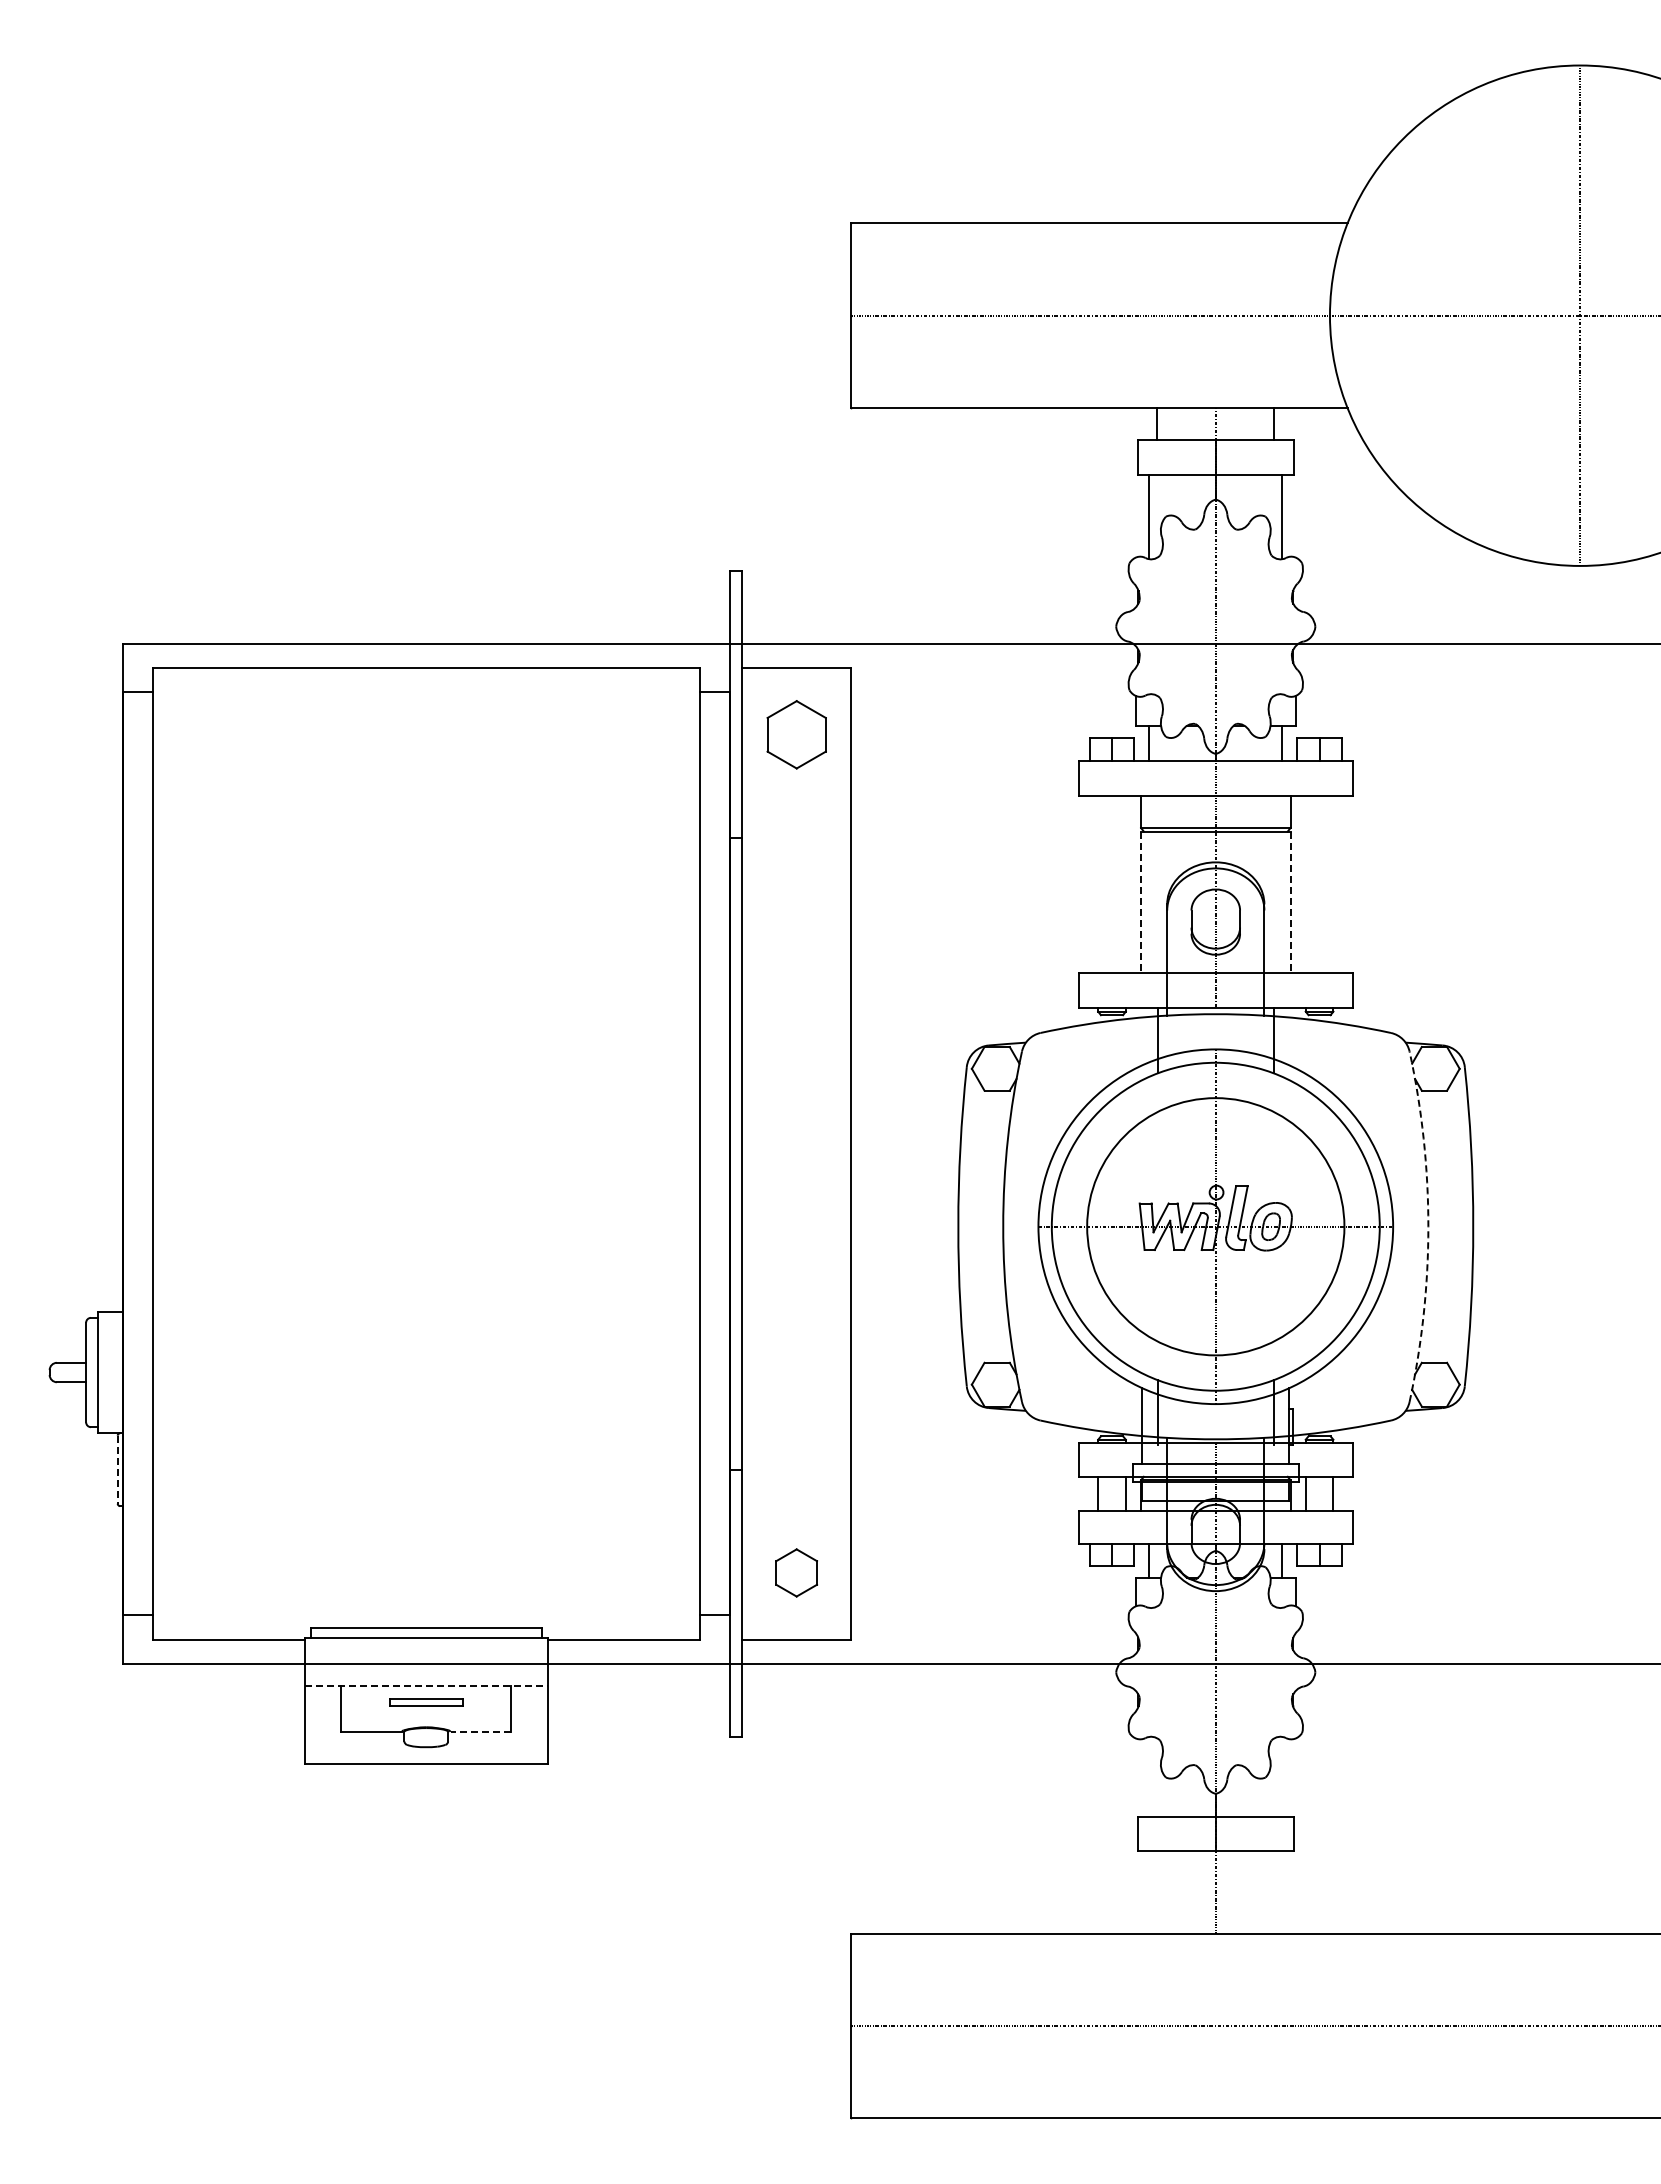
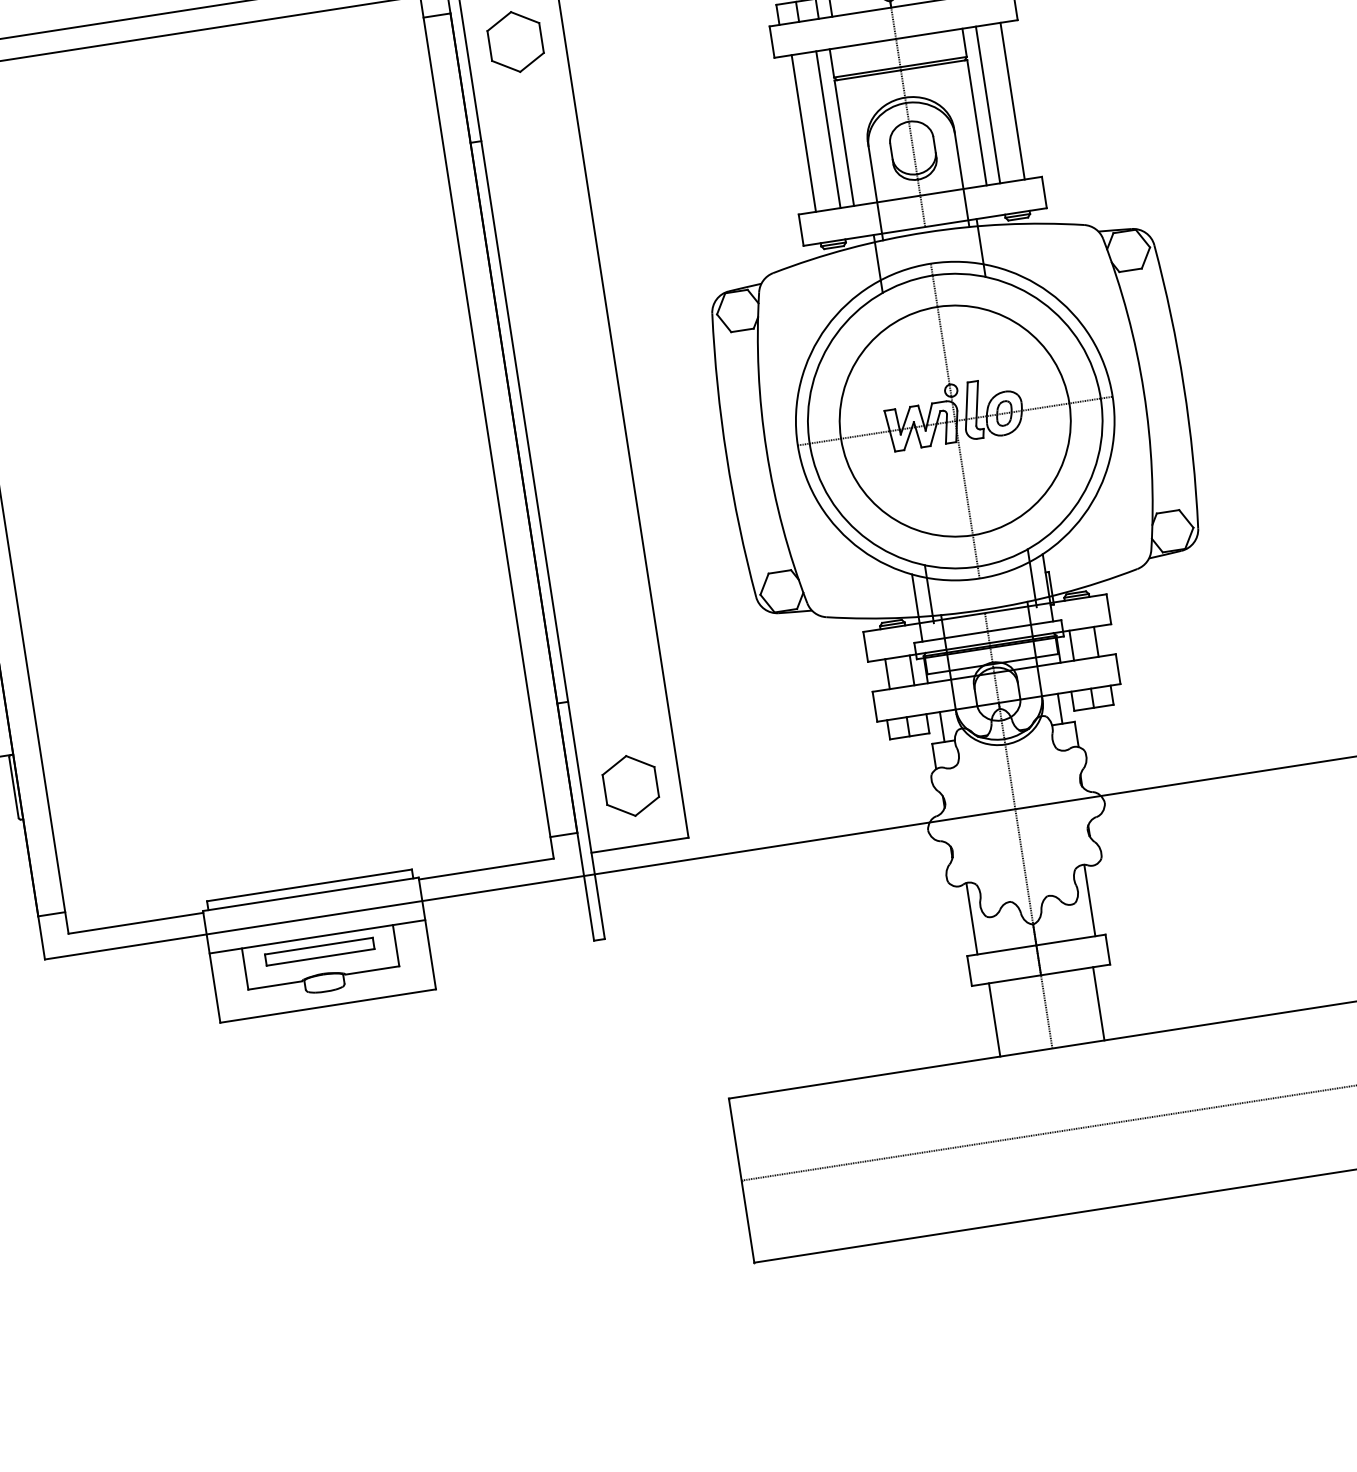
line: (1098, 884) -> (804, 133), added
line: (1125, 884) -> (828, 129), added
line: (1305, 884) -> (987, 104), added
line: (1333, 884) -> (1012, 101), added
line: (1141, 902) -> (844, 143), dashed -> solid
line: (1290, 902) -> (977, 123), dashed -> solid
arc: (1428, 1226) -> (1144, 391), dashed -> solid
line: (117, 1470) -> (13, 788), dashed -> solid
part: (796, 1572) -> (630, 785), size x1.43
line: (426, 1685) -> (317, 936), dashed -> solid
part: (426, 1702) -> (320, 951), size x1.67
line: (480, 1731) -> (371, 970), dashed -> solid
line: (1149, 1776) -> (971, 918), added
line: (1282, 1776) -> (1090, 899), added
line: (1157, 1892) -> (994, 1020), added
line: (1274, 1892) -> (1098, 1003), added

